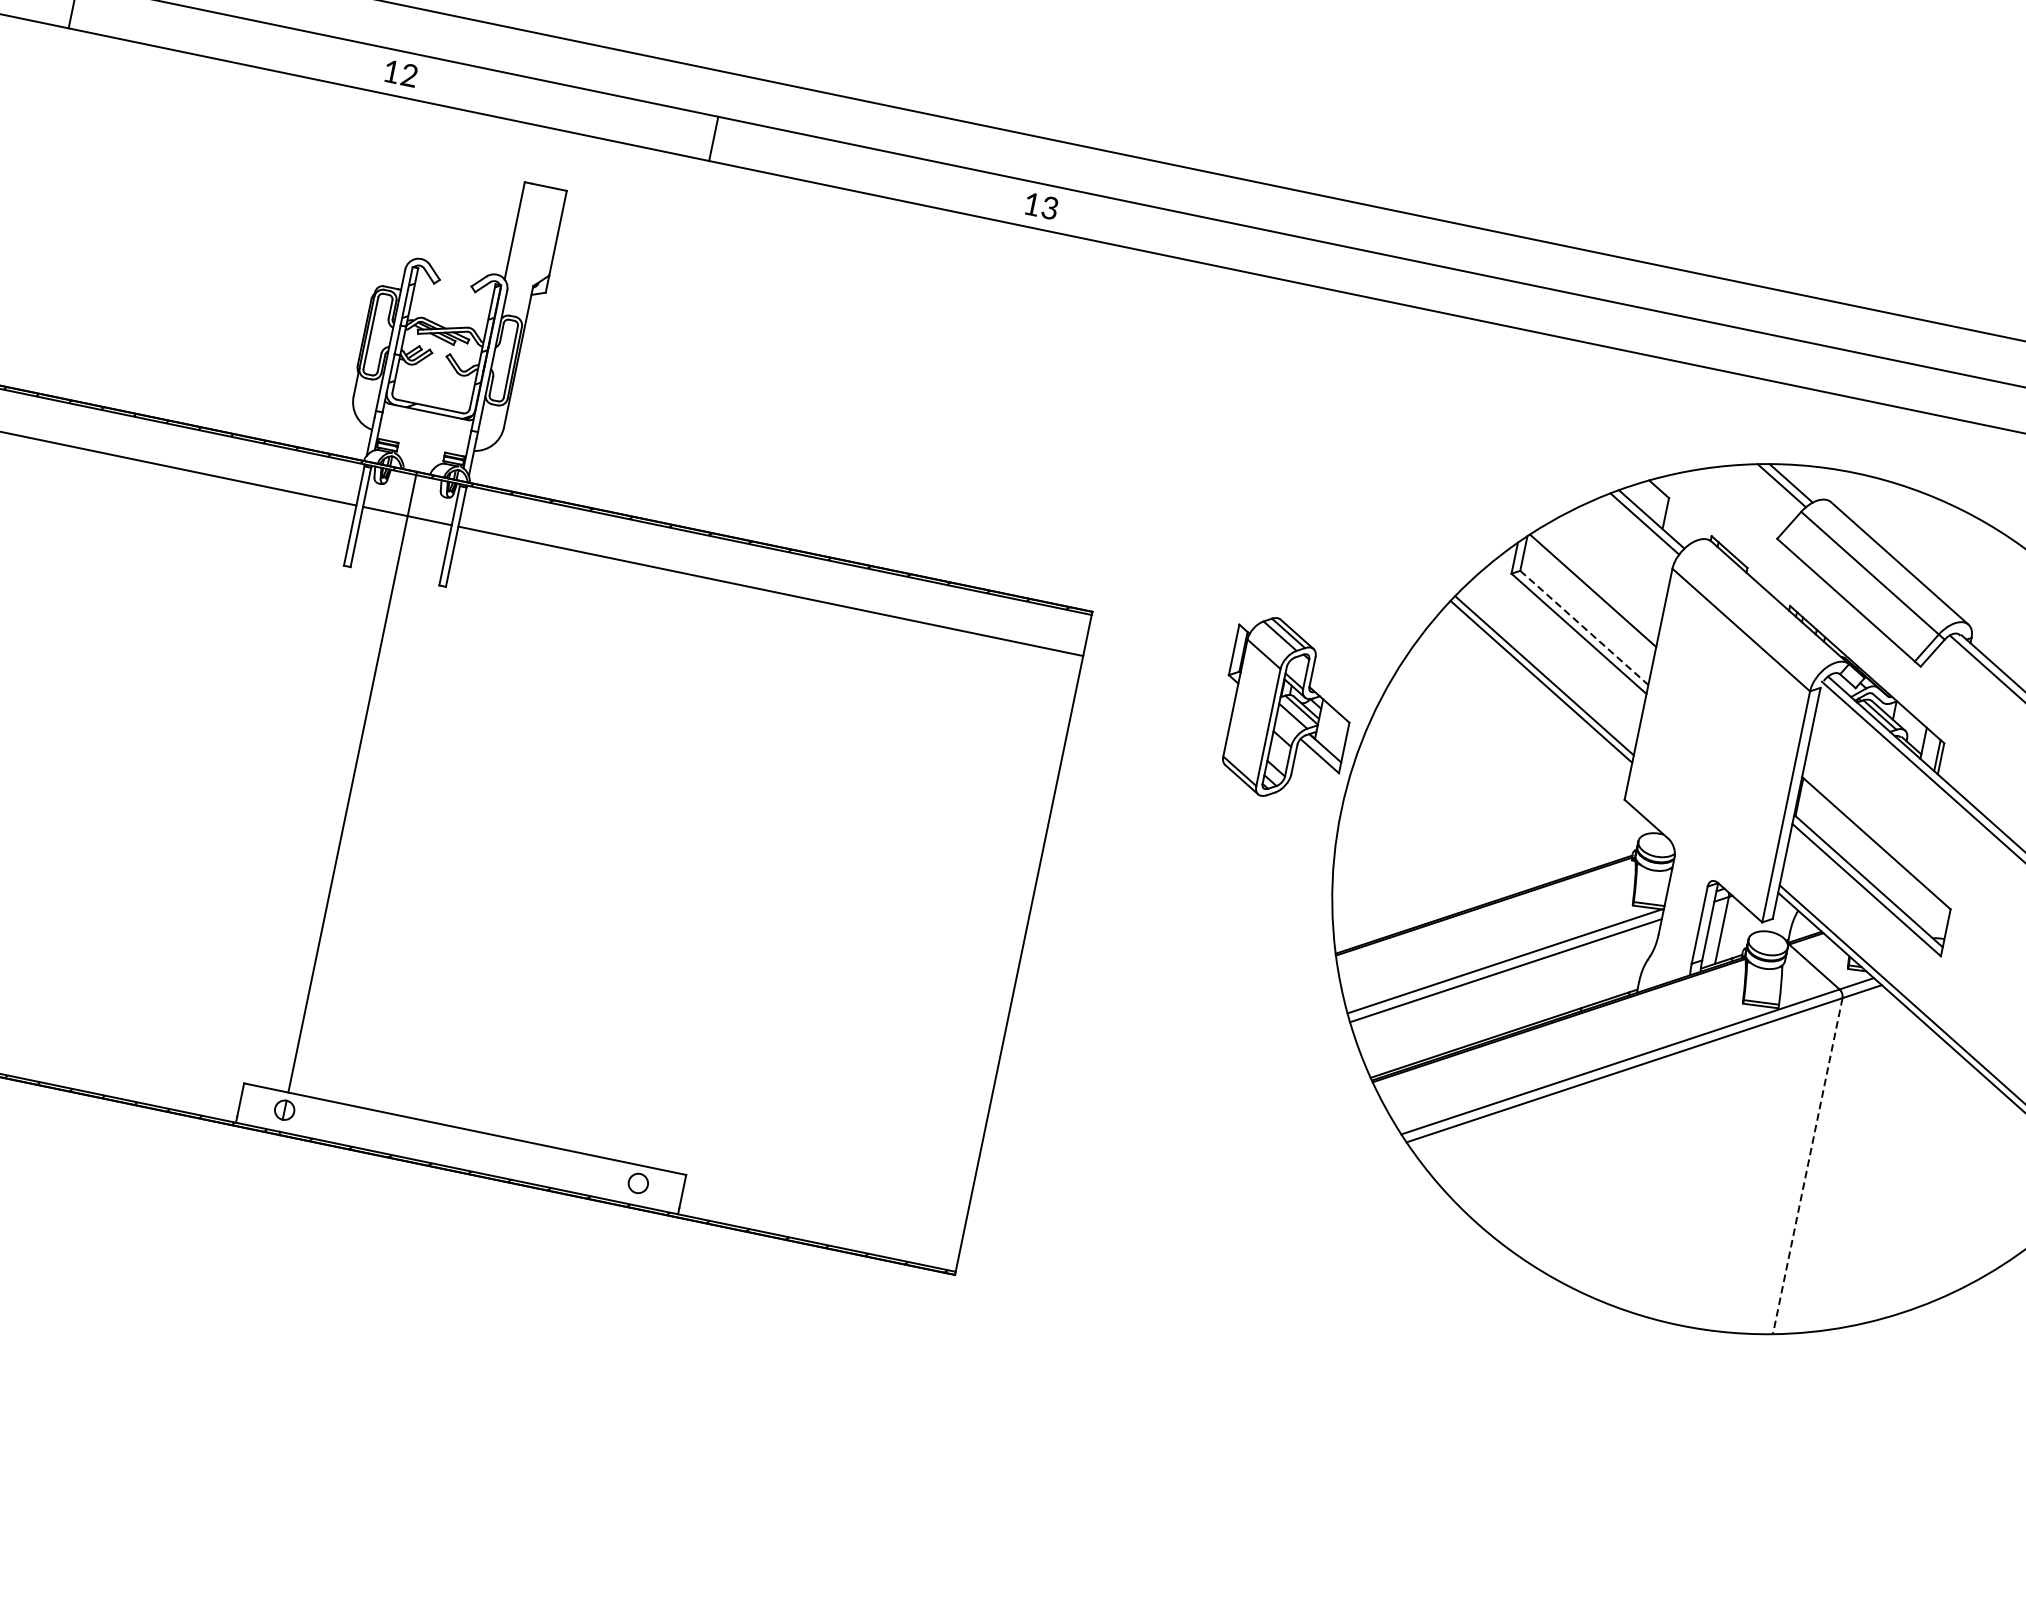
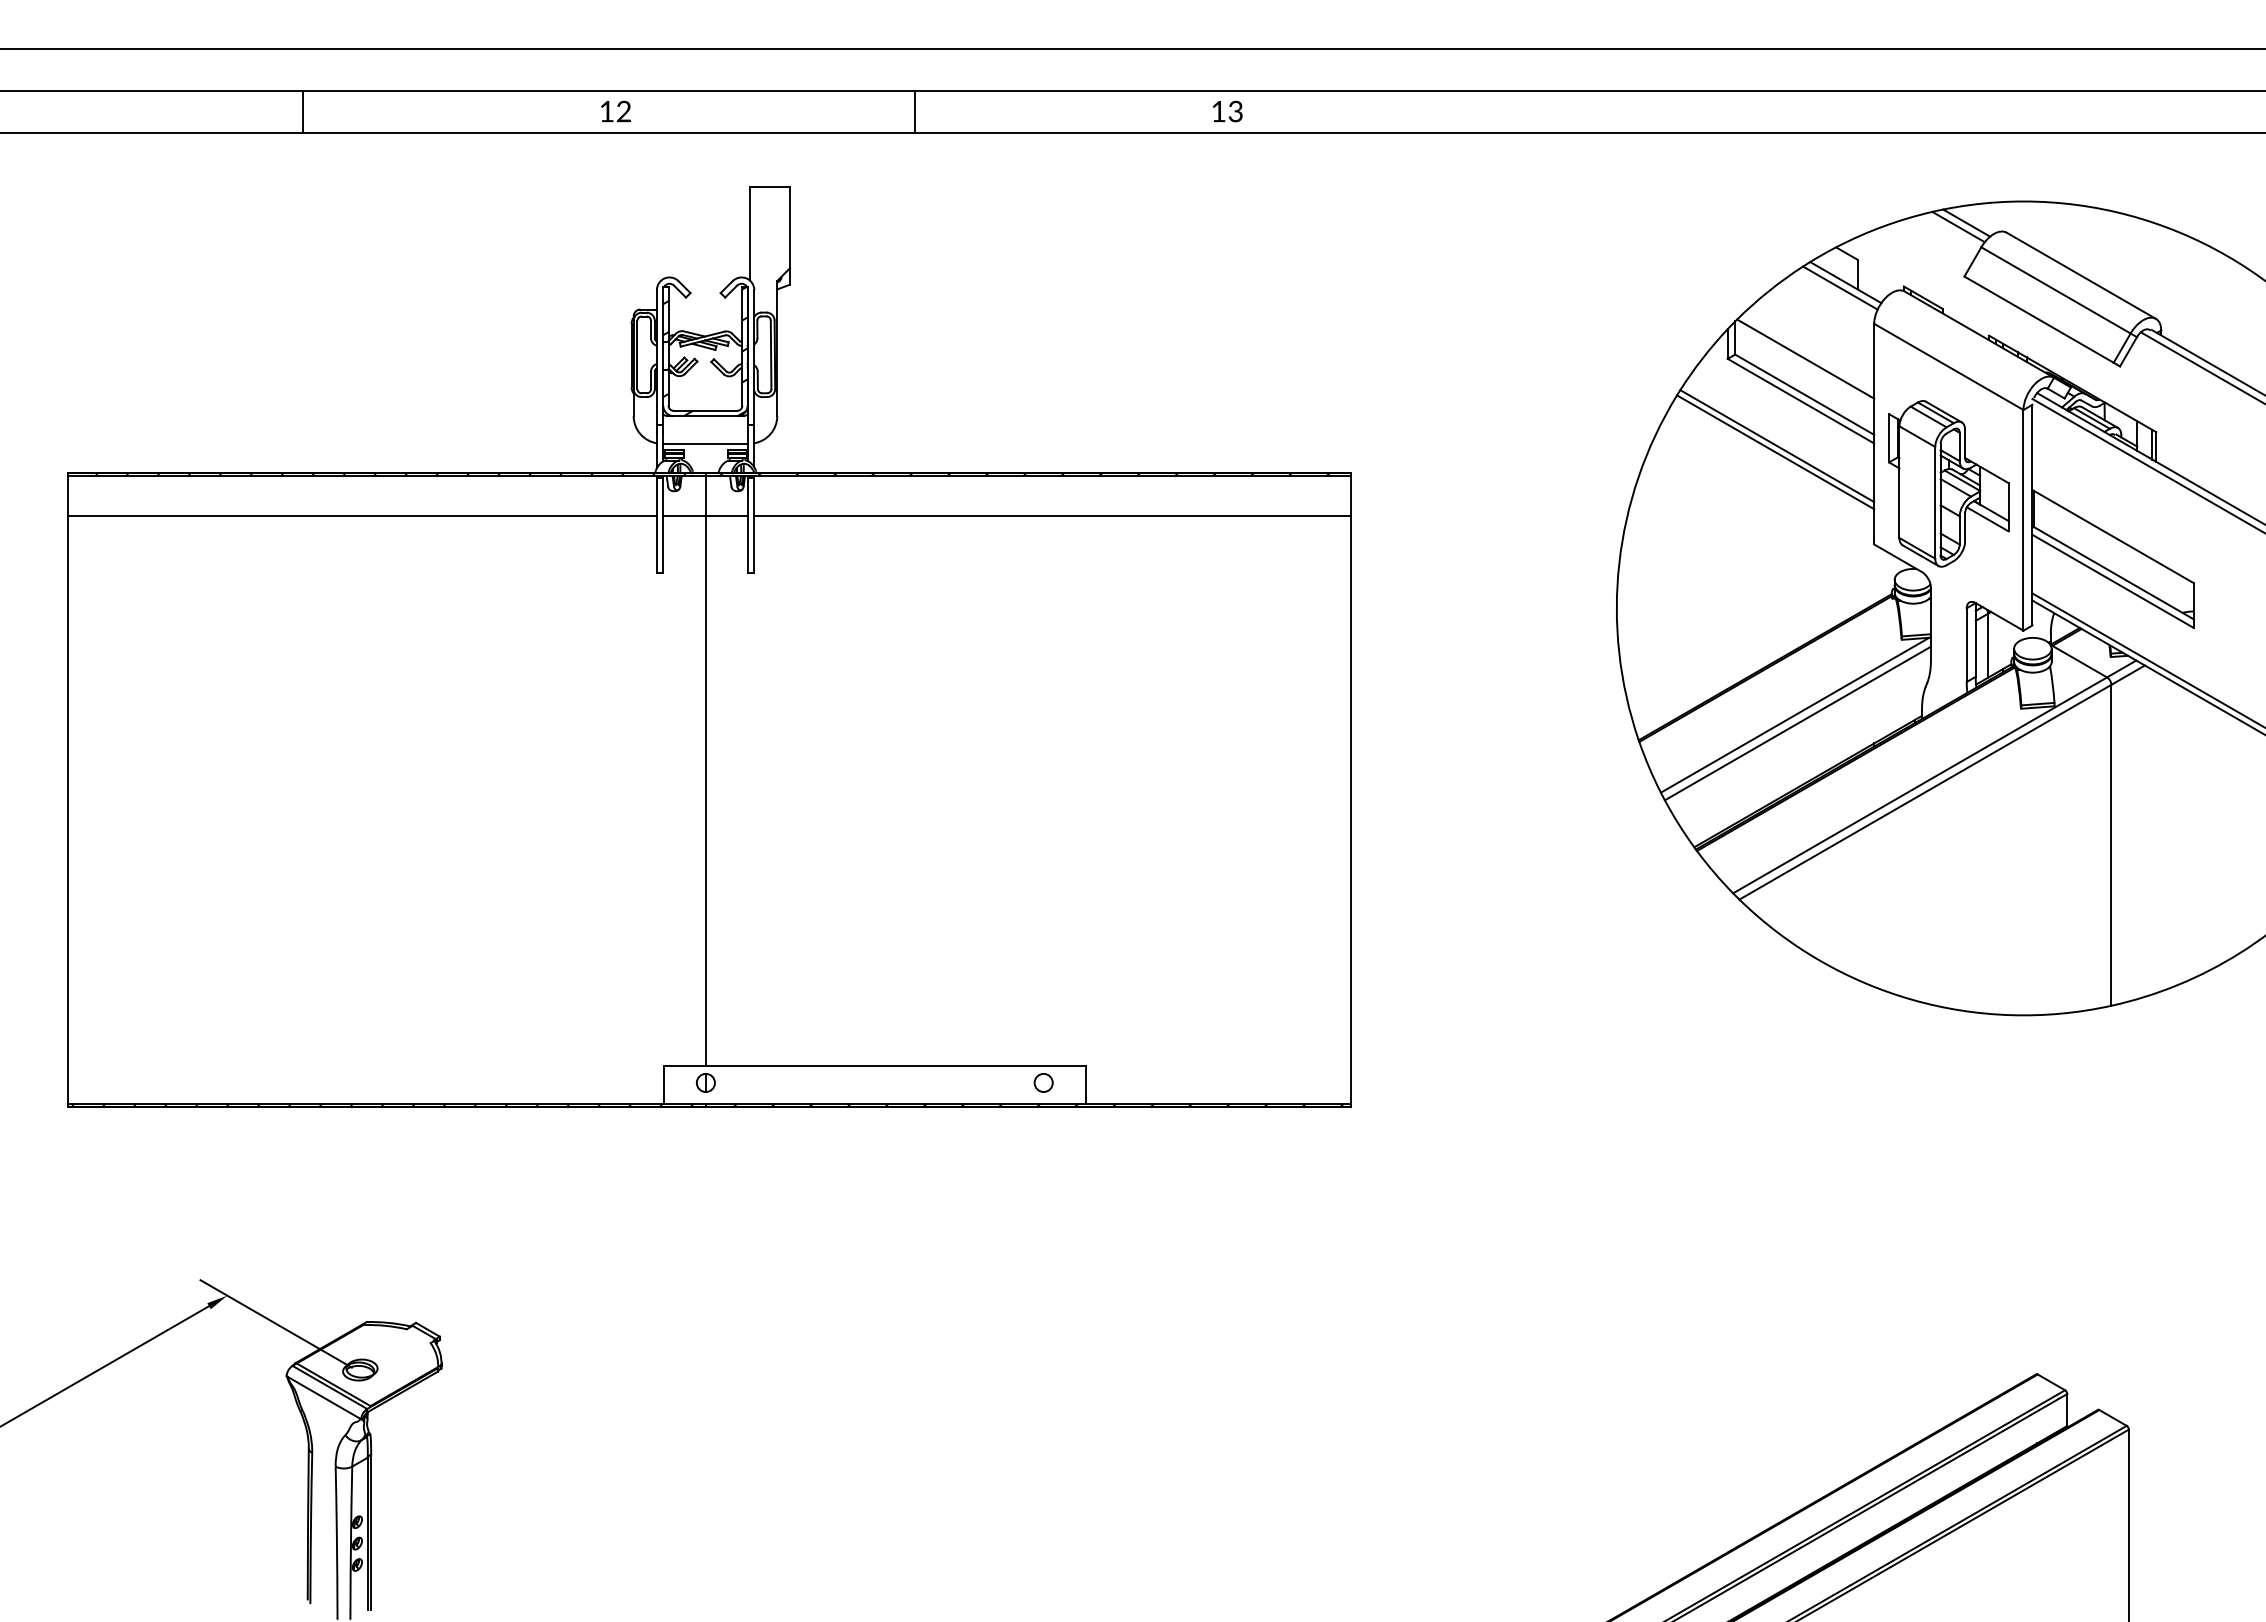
line: (422, 440) -> (705, 443), added
line: (1585, 627) -> (1805, 394), dashed -> solid
part: (1286, 710) -> (1948, 483), moved
line: (1807, 1166) -> (2111, 845), dashed -> solid

